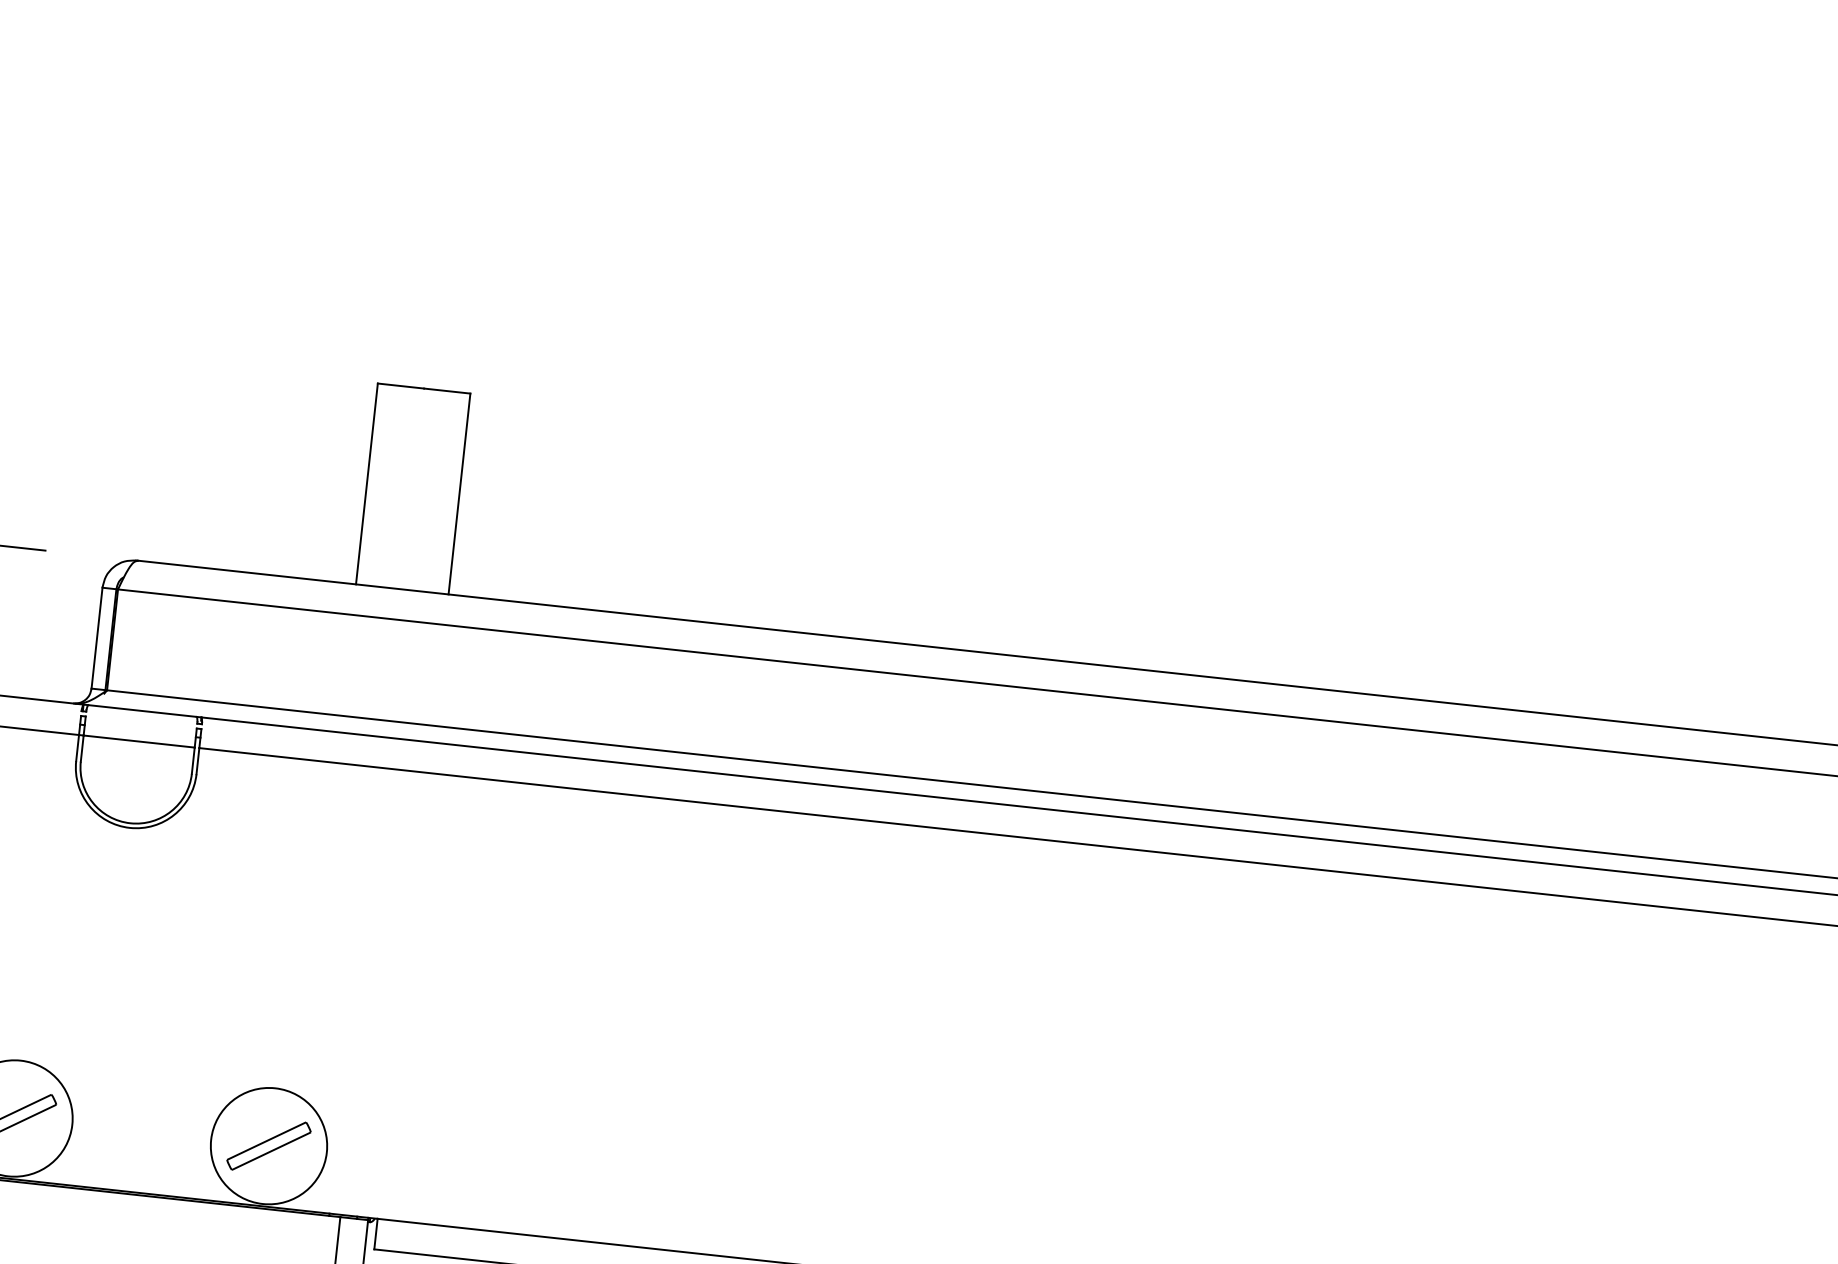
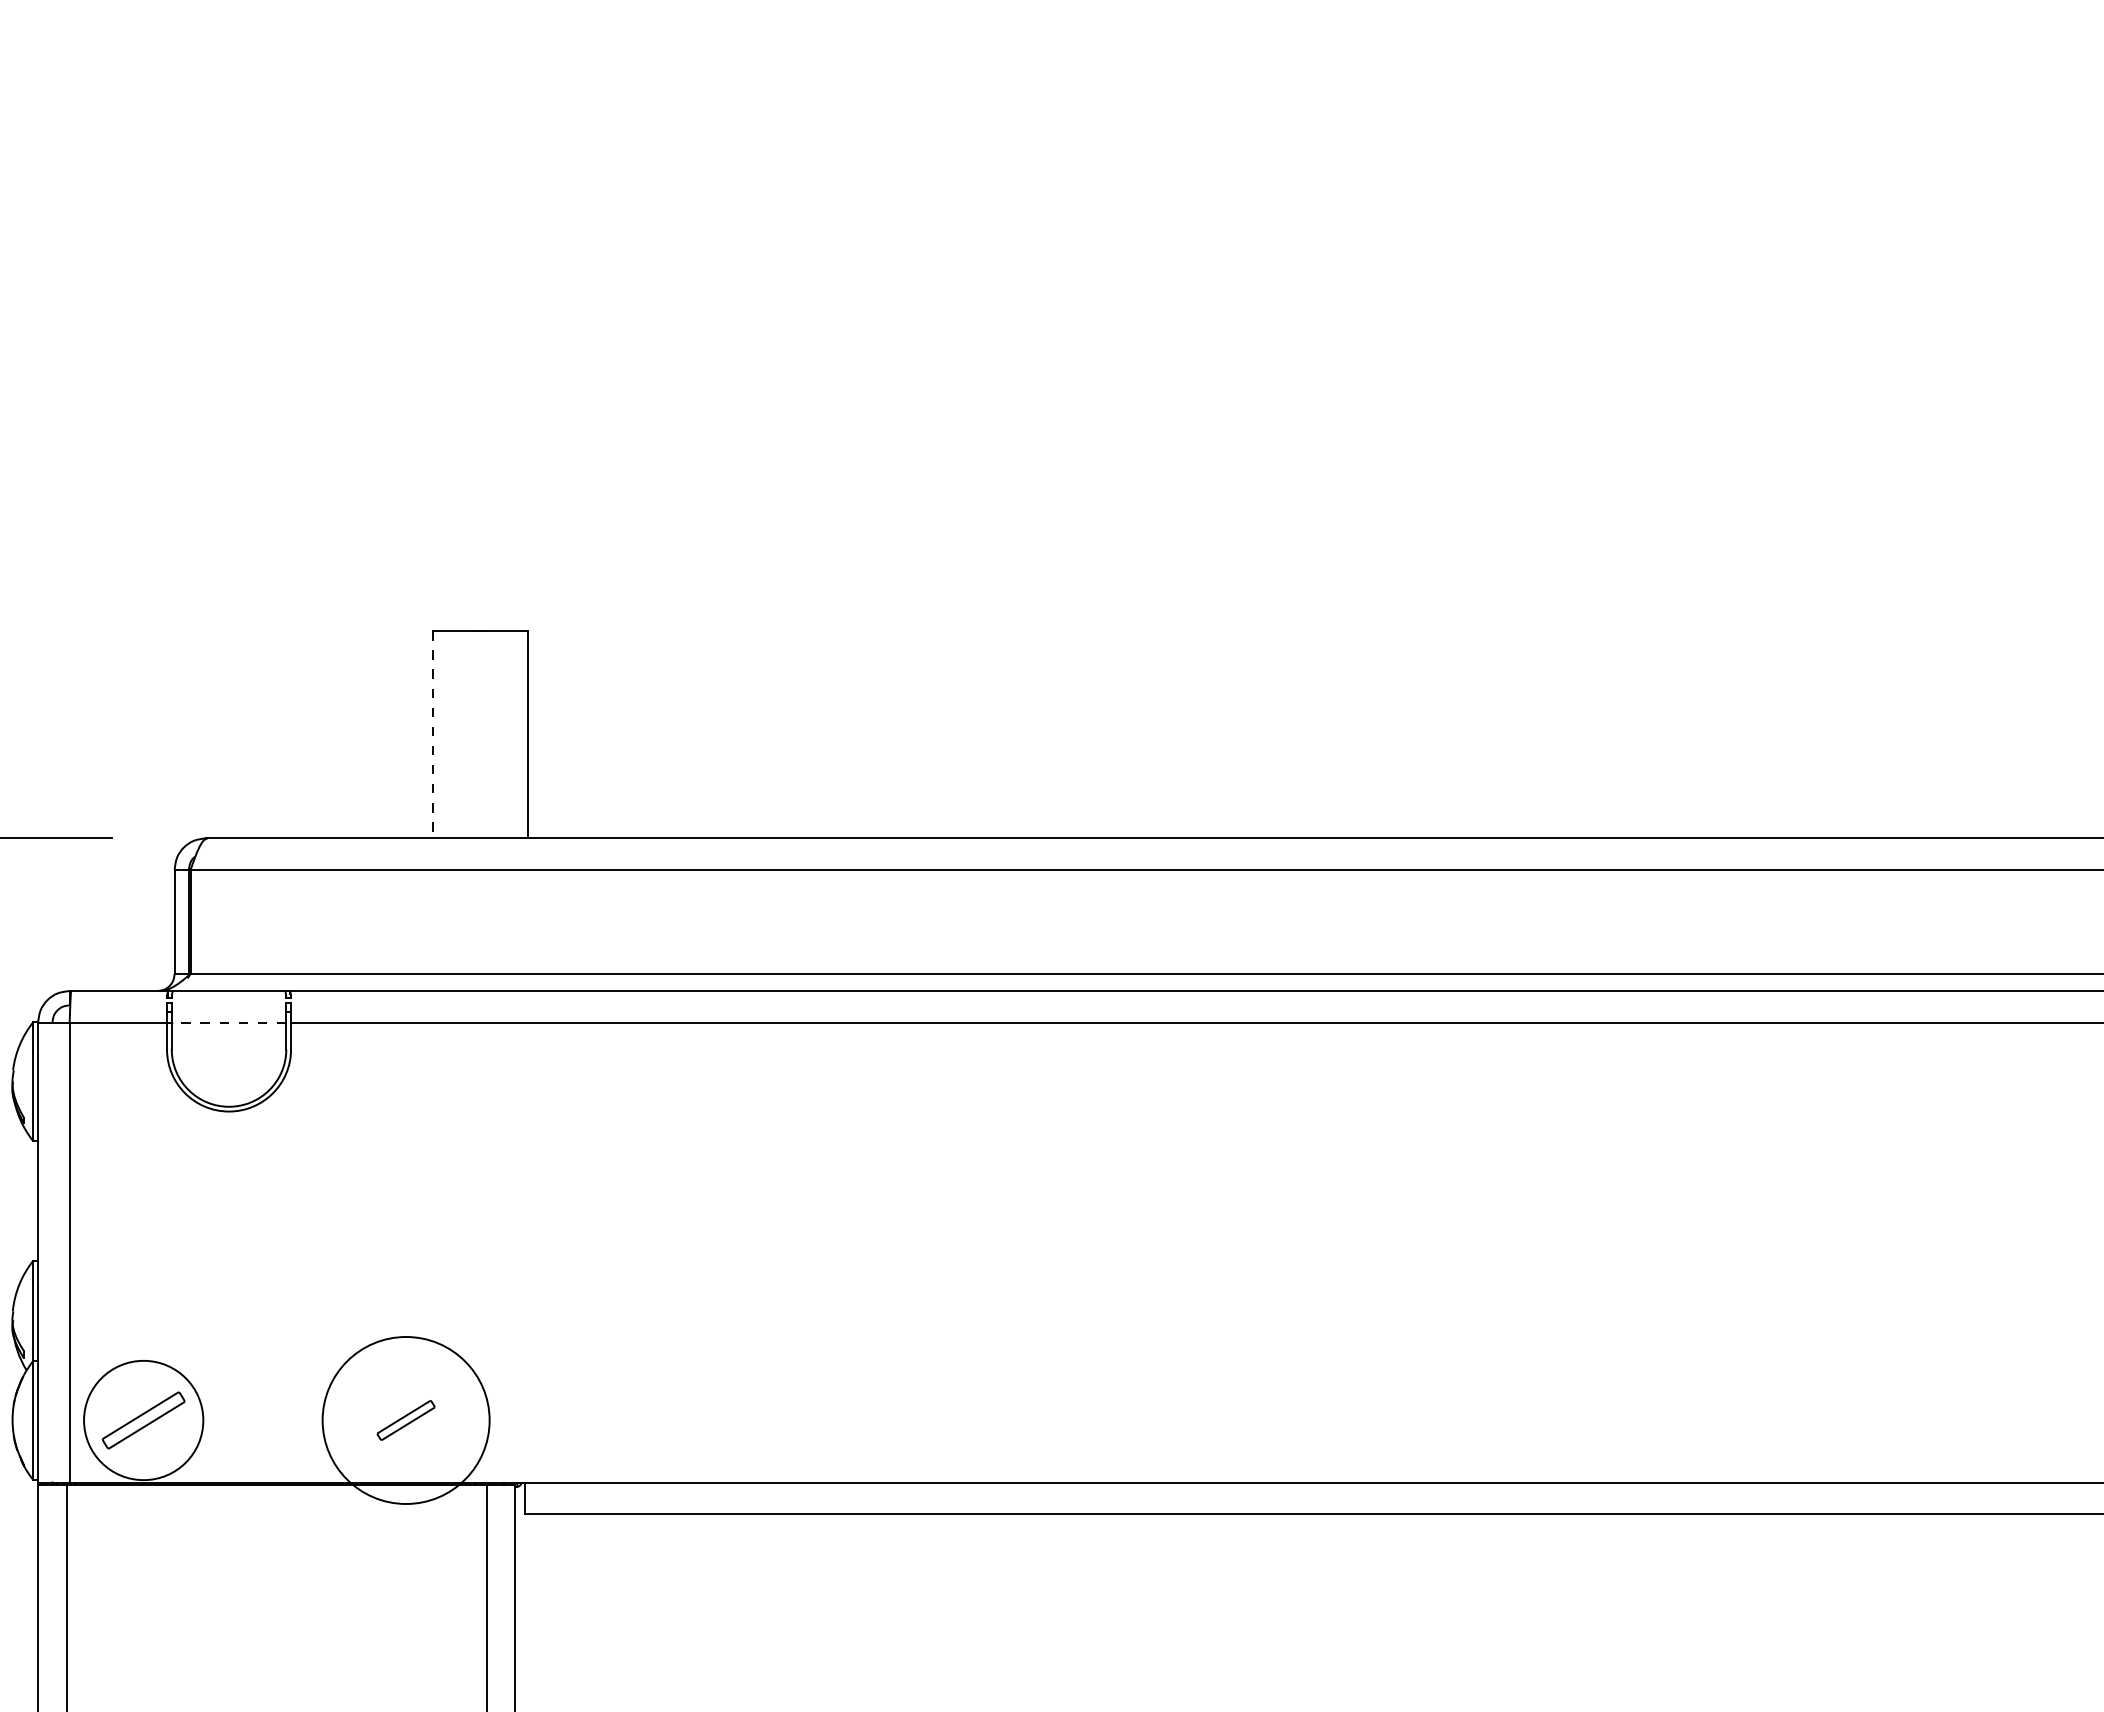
line: (366, 483) -> (432, 734), solid -> dashed
line: (138, 741) -> (228, 1022), solid -> dashed
circle: (268, 1146) -> (405, 1420), size x1.4
part: (268, 1146) -> (405, 1420), size x0.7

